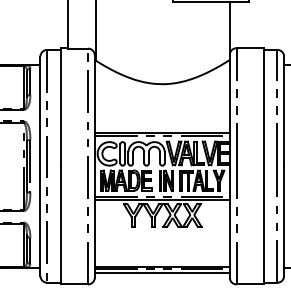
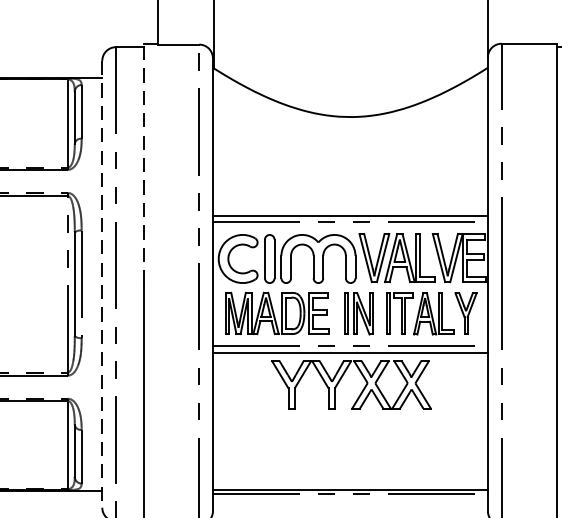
line: (60, 106) -> (143, 162), solid -> dashed
line: (40, 166) -> (102, 284), solid -> dashed
line: (161, 272) -> (348, 500), removed

